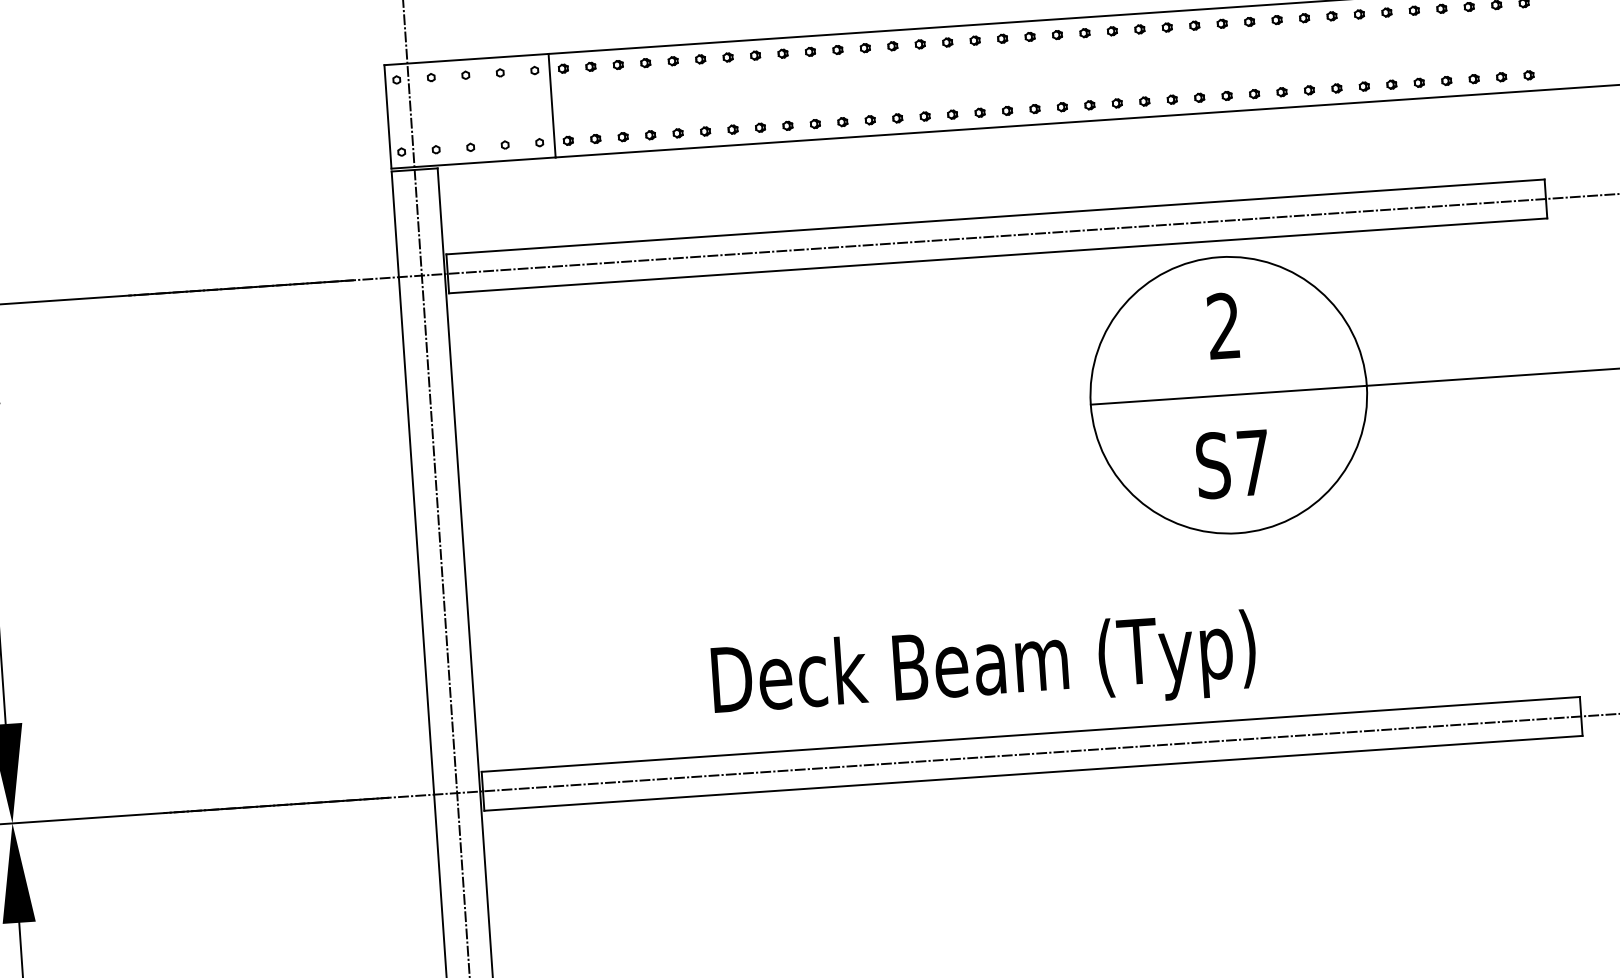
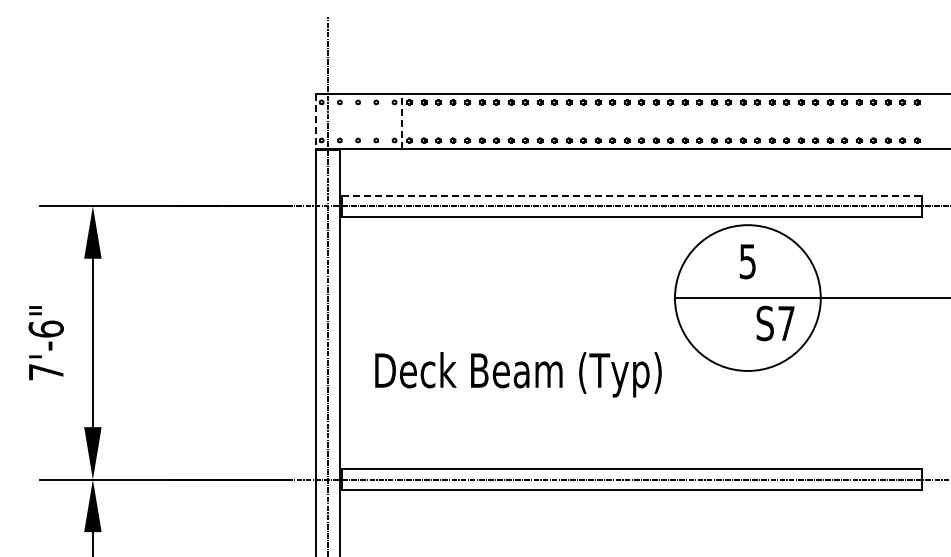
line: (552, 105) -> (402, 121), solid -> dashed
line: (387, 118) -> (315, 122), solid -> dashed
line: (997, 215) -> (632, 195), solid -> dashed
text: (1223, 326) -> (747, 261), 2 -> 5
text: (1232, 464) -> (775, 323), moved
text: (984, 669) -> (518, 374), moved

